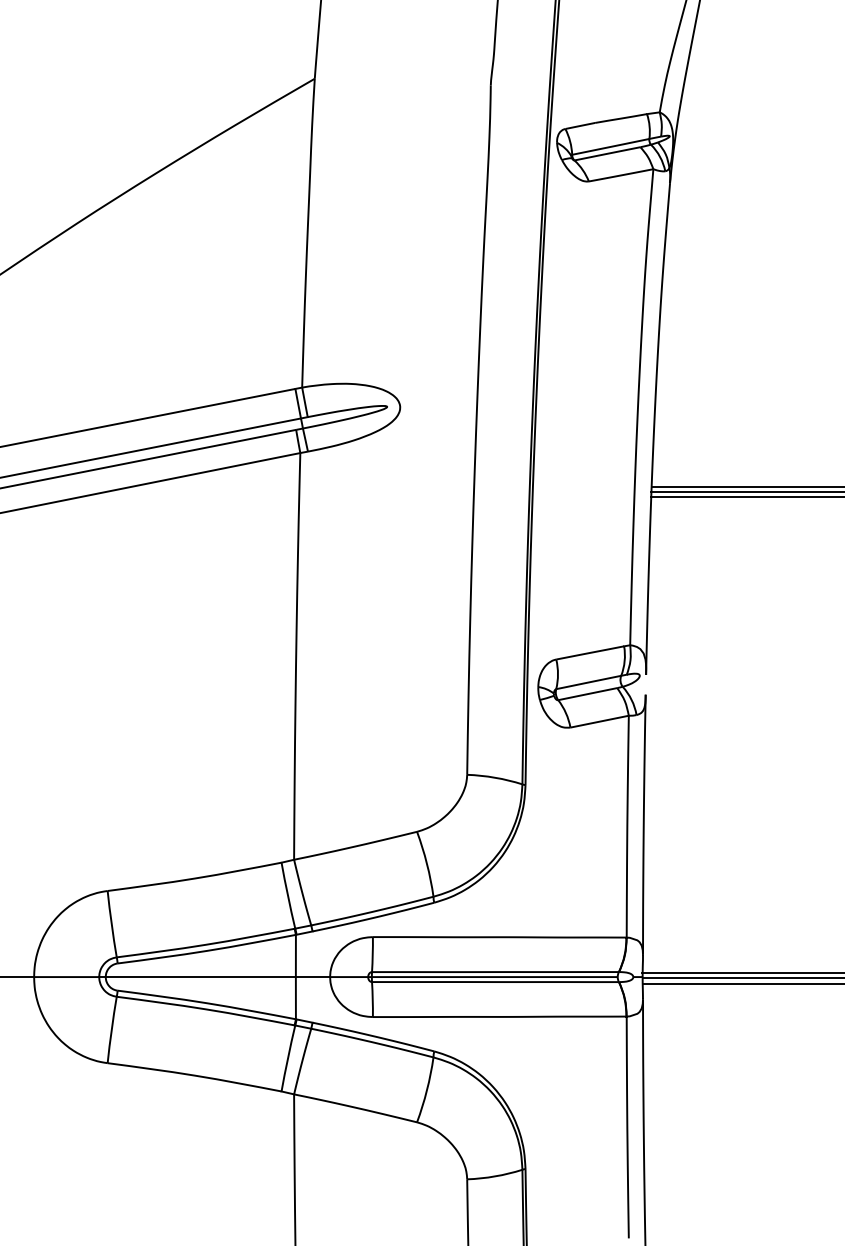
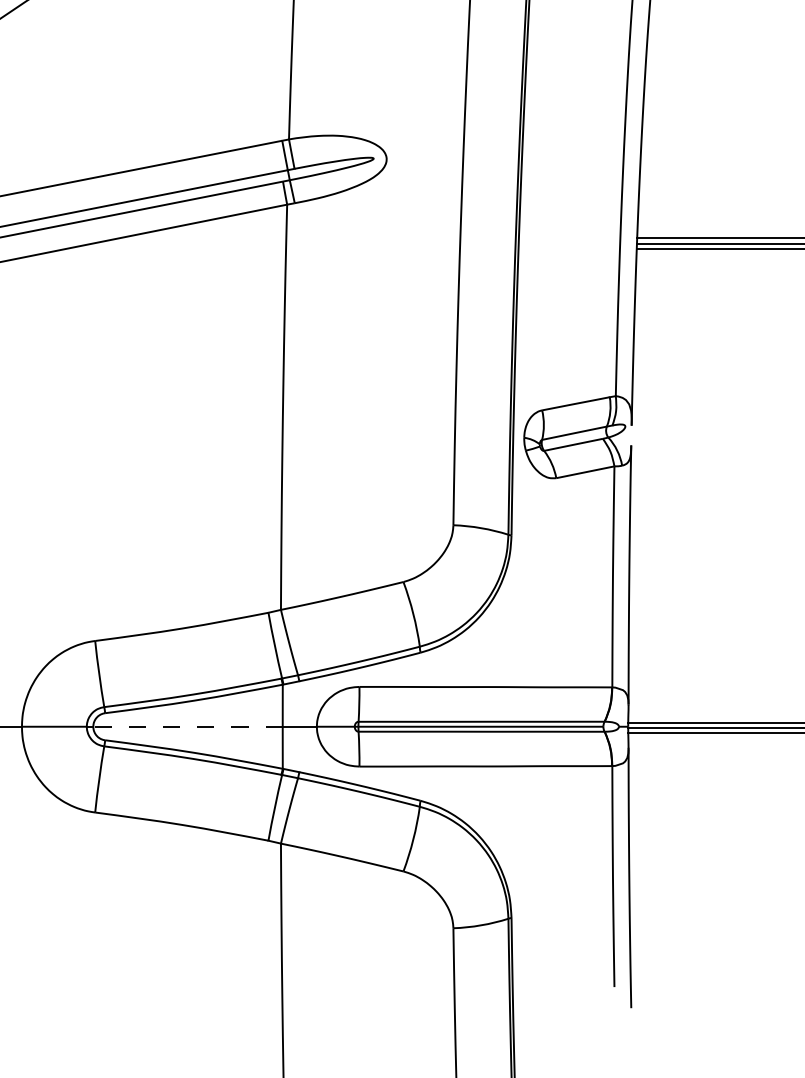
line: (200, 977) -> (187, 727), solid -> dashed

